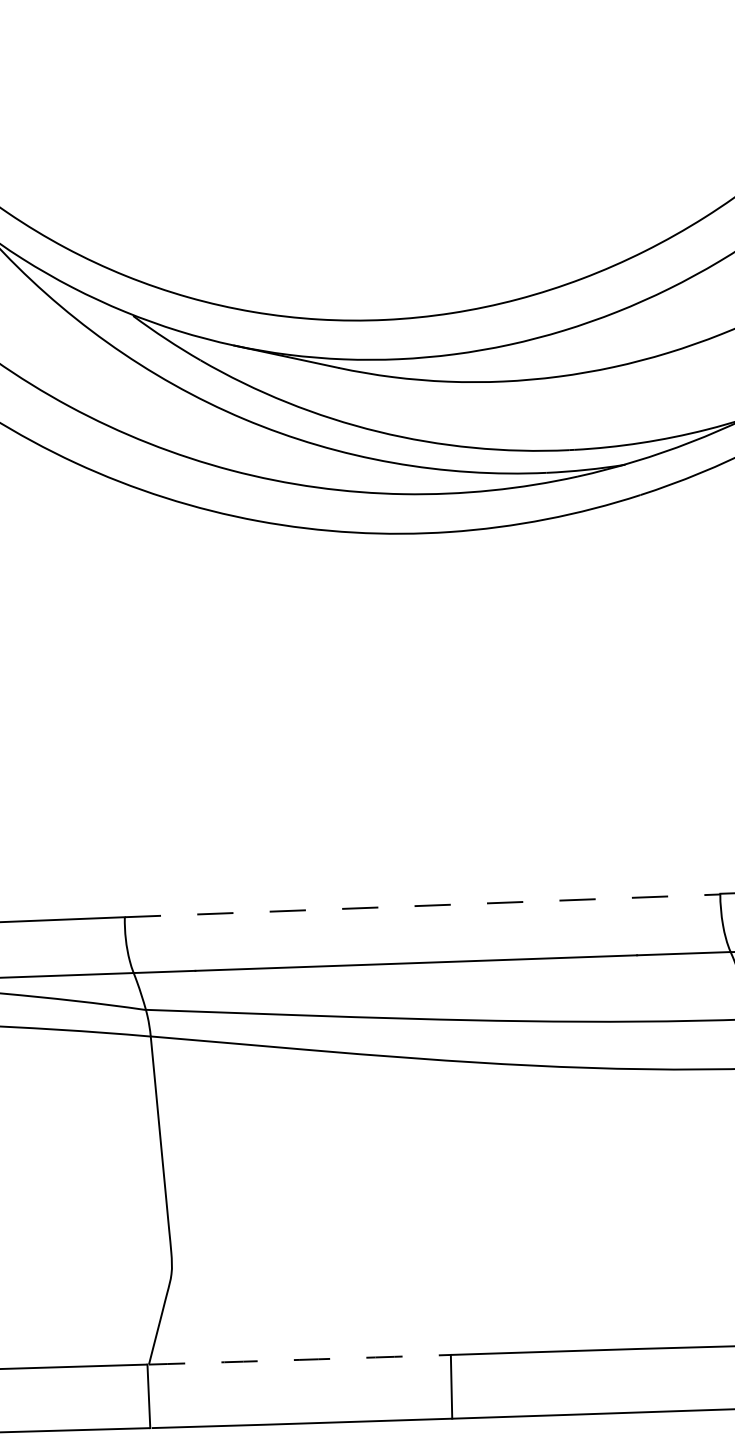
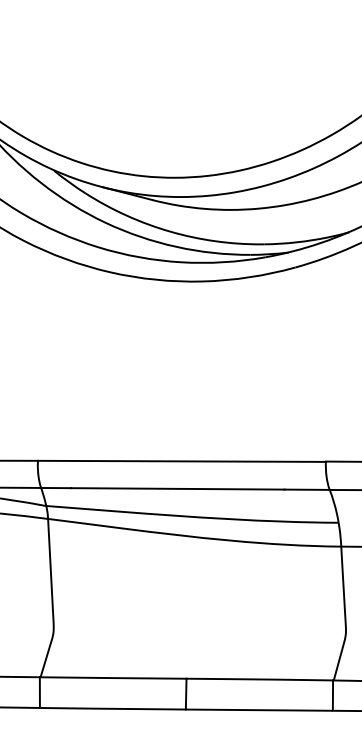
line: (421, 906) -> (181, 461), dashed -> solid
arc: (299, 1360) -> (113, 678), dashed -> solid

